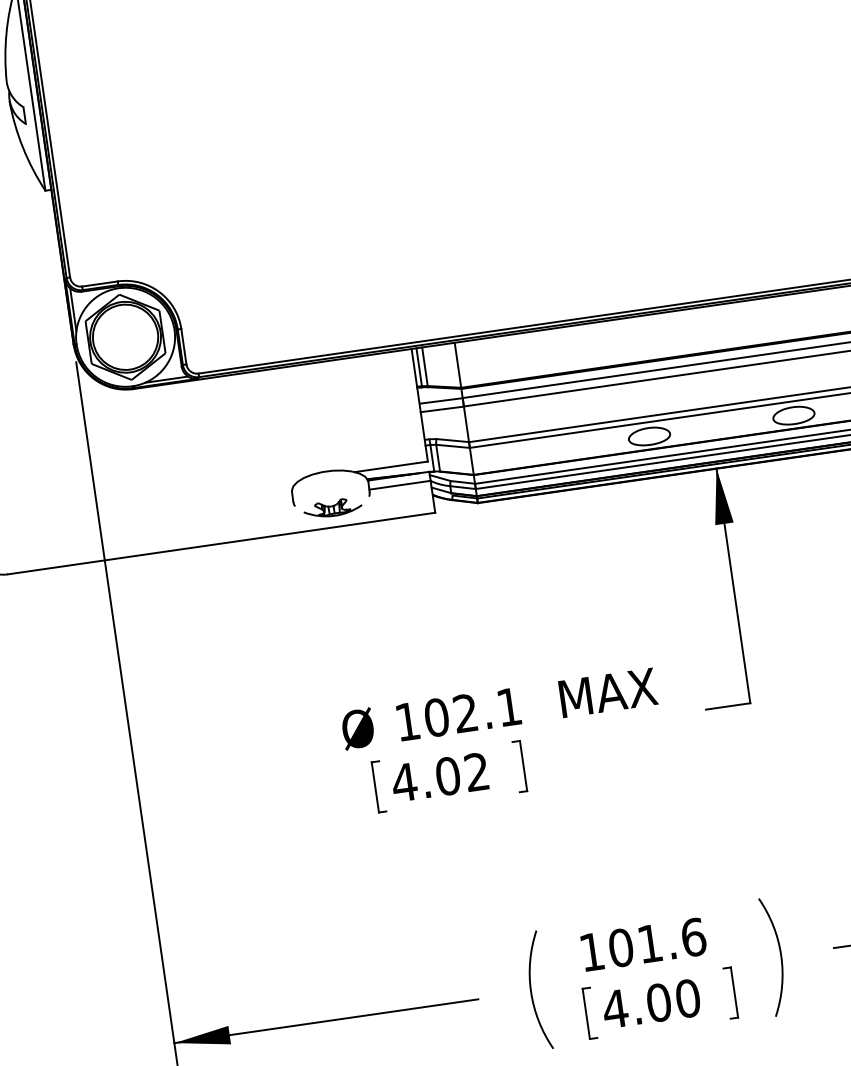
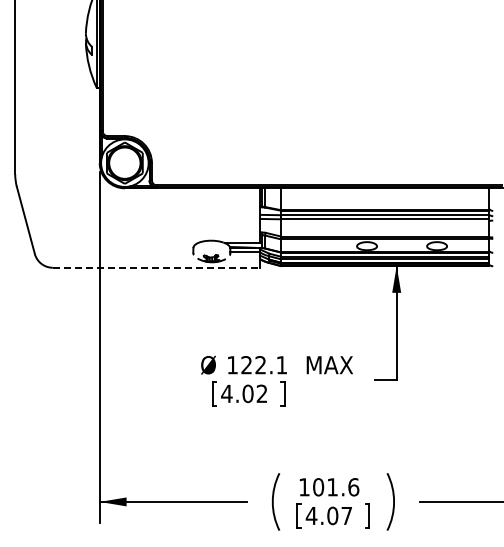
line: (221, 542) -> (156, 267), solid -> dashed
text: (436, 718) -> (246, 365), 102.1 -> 122.1
text: (687, 997) -> (346, 515), 4.00 -> 4.07

